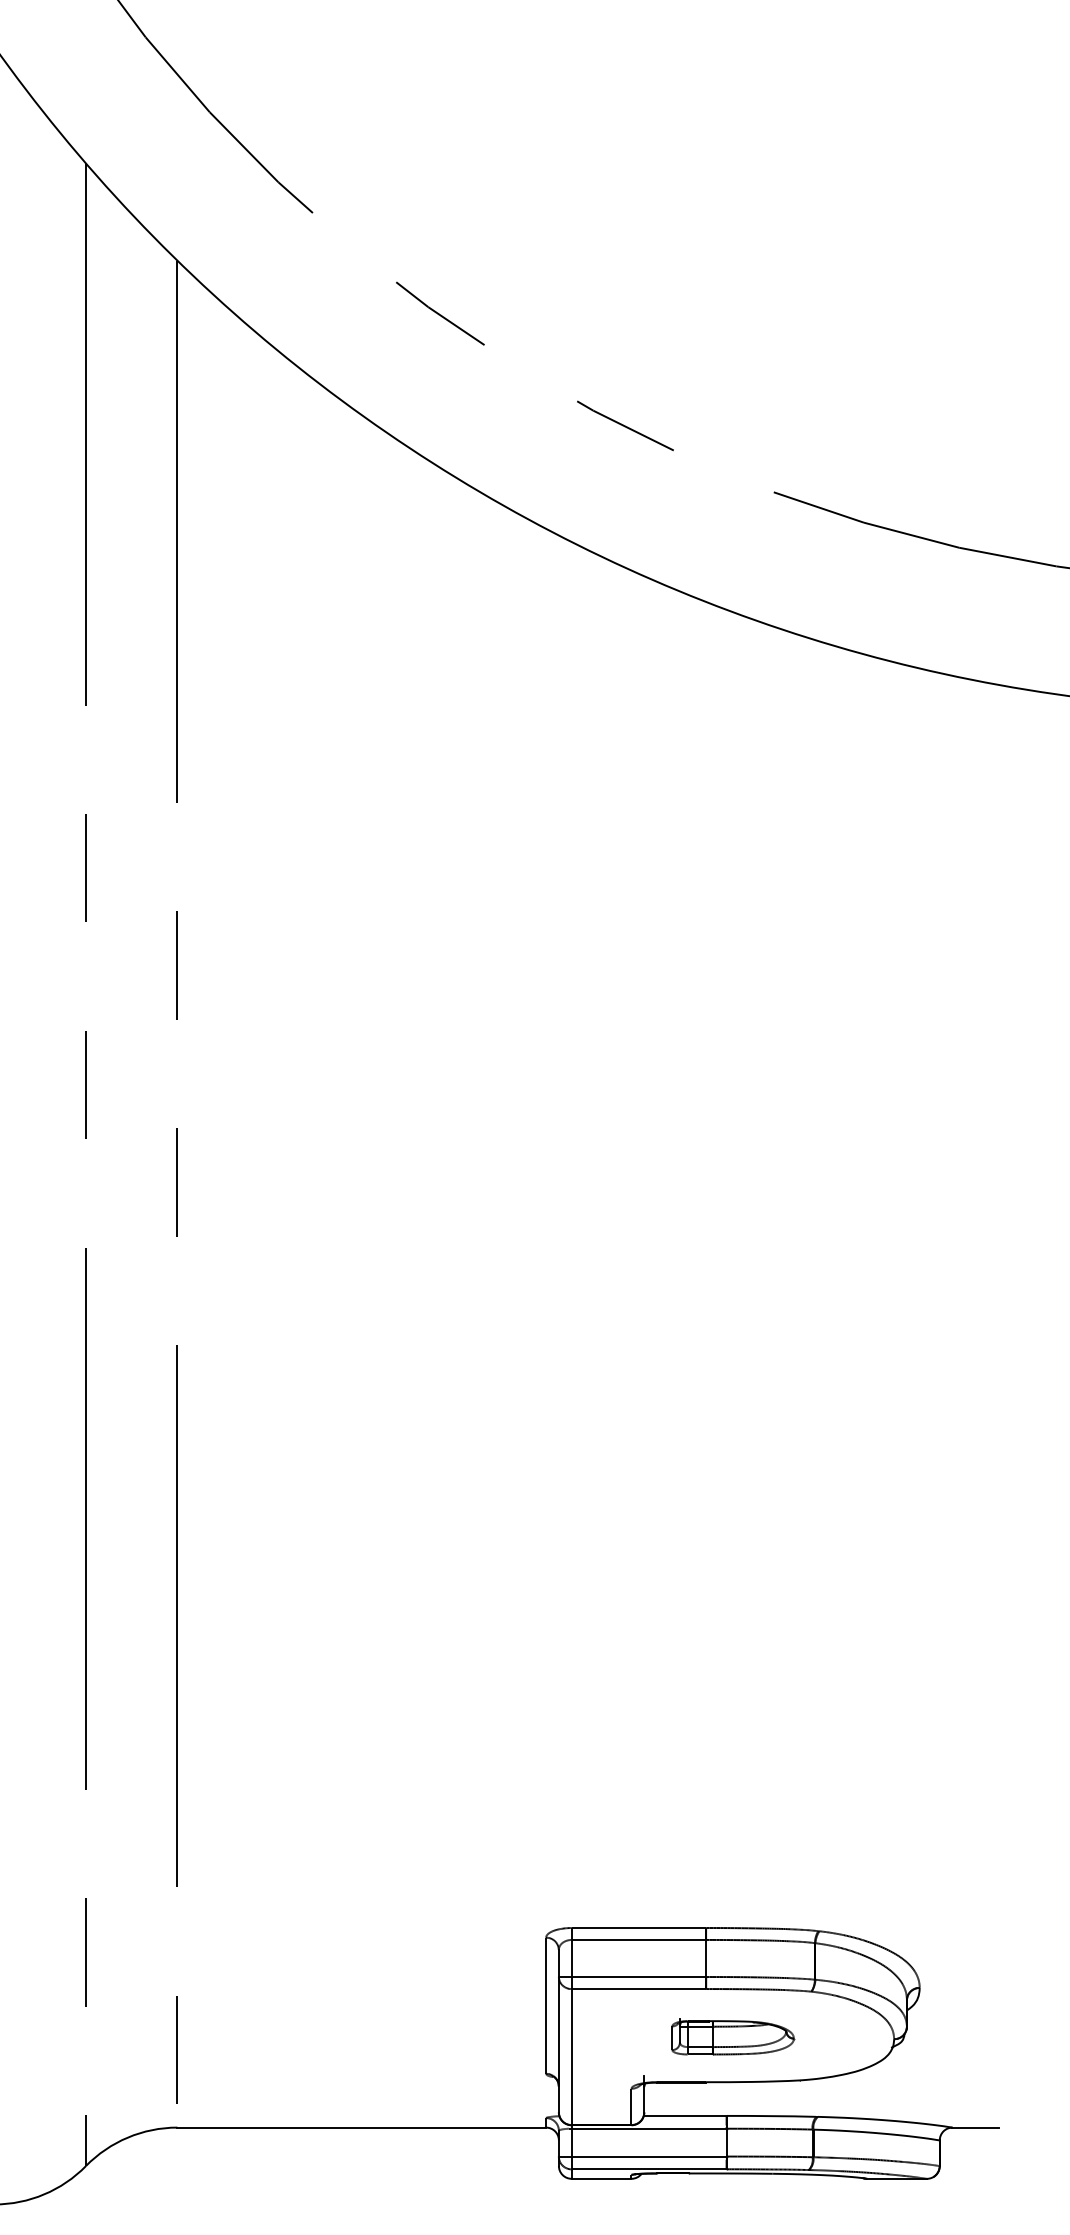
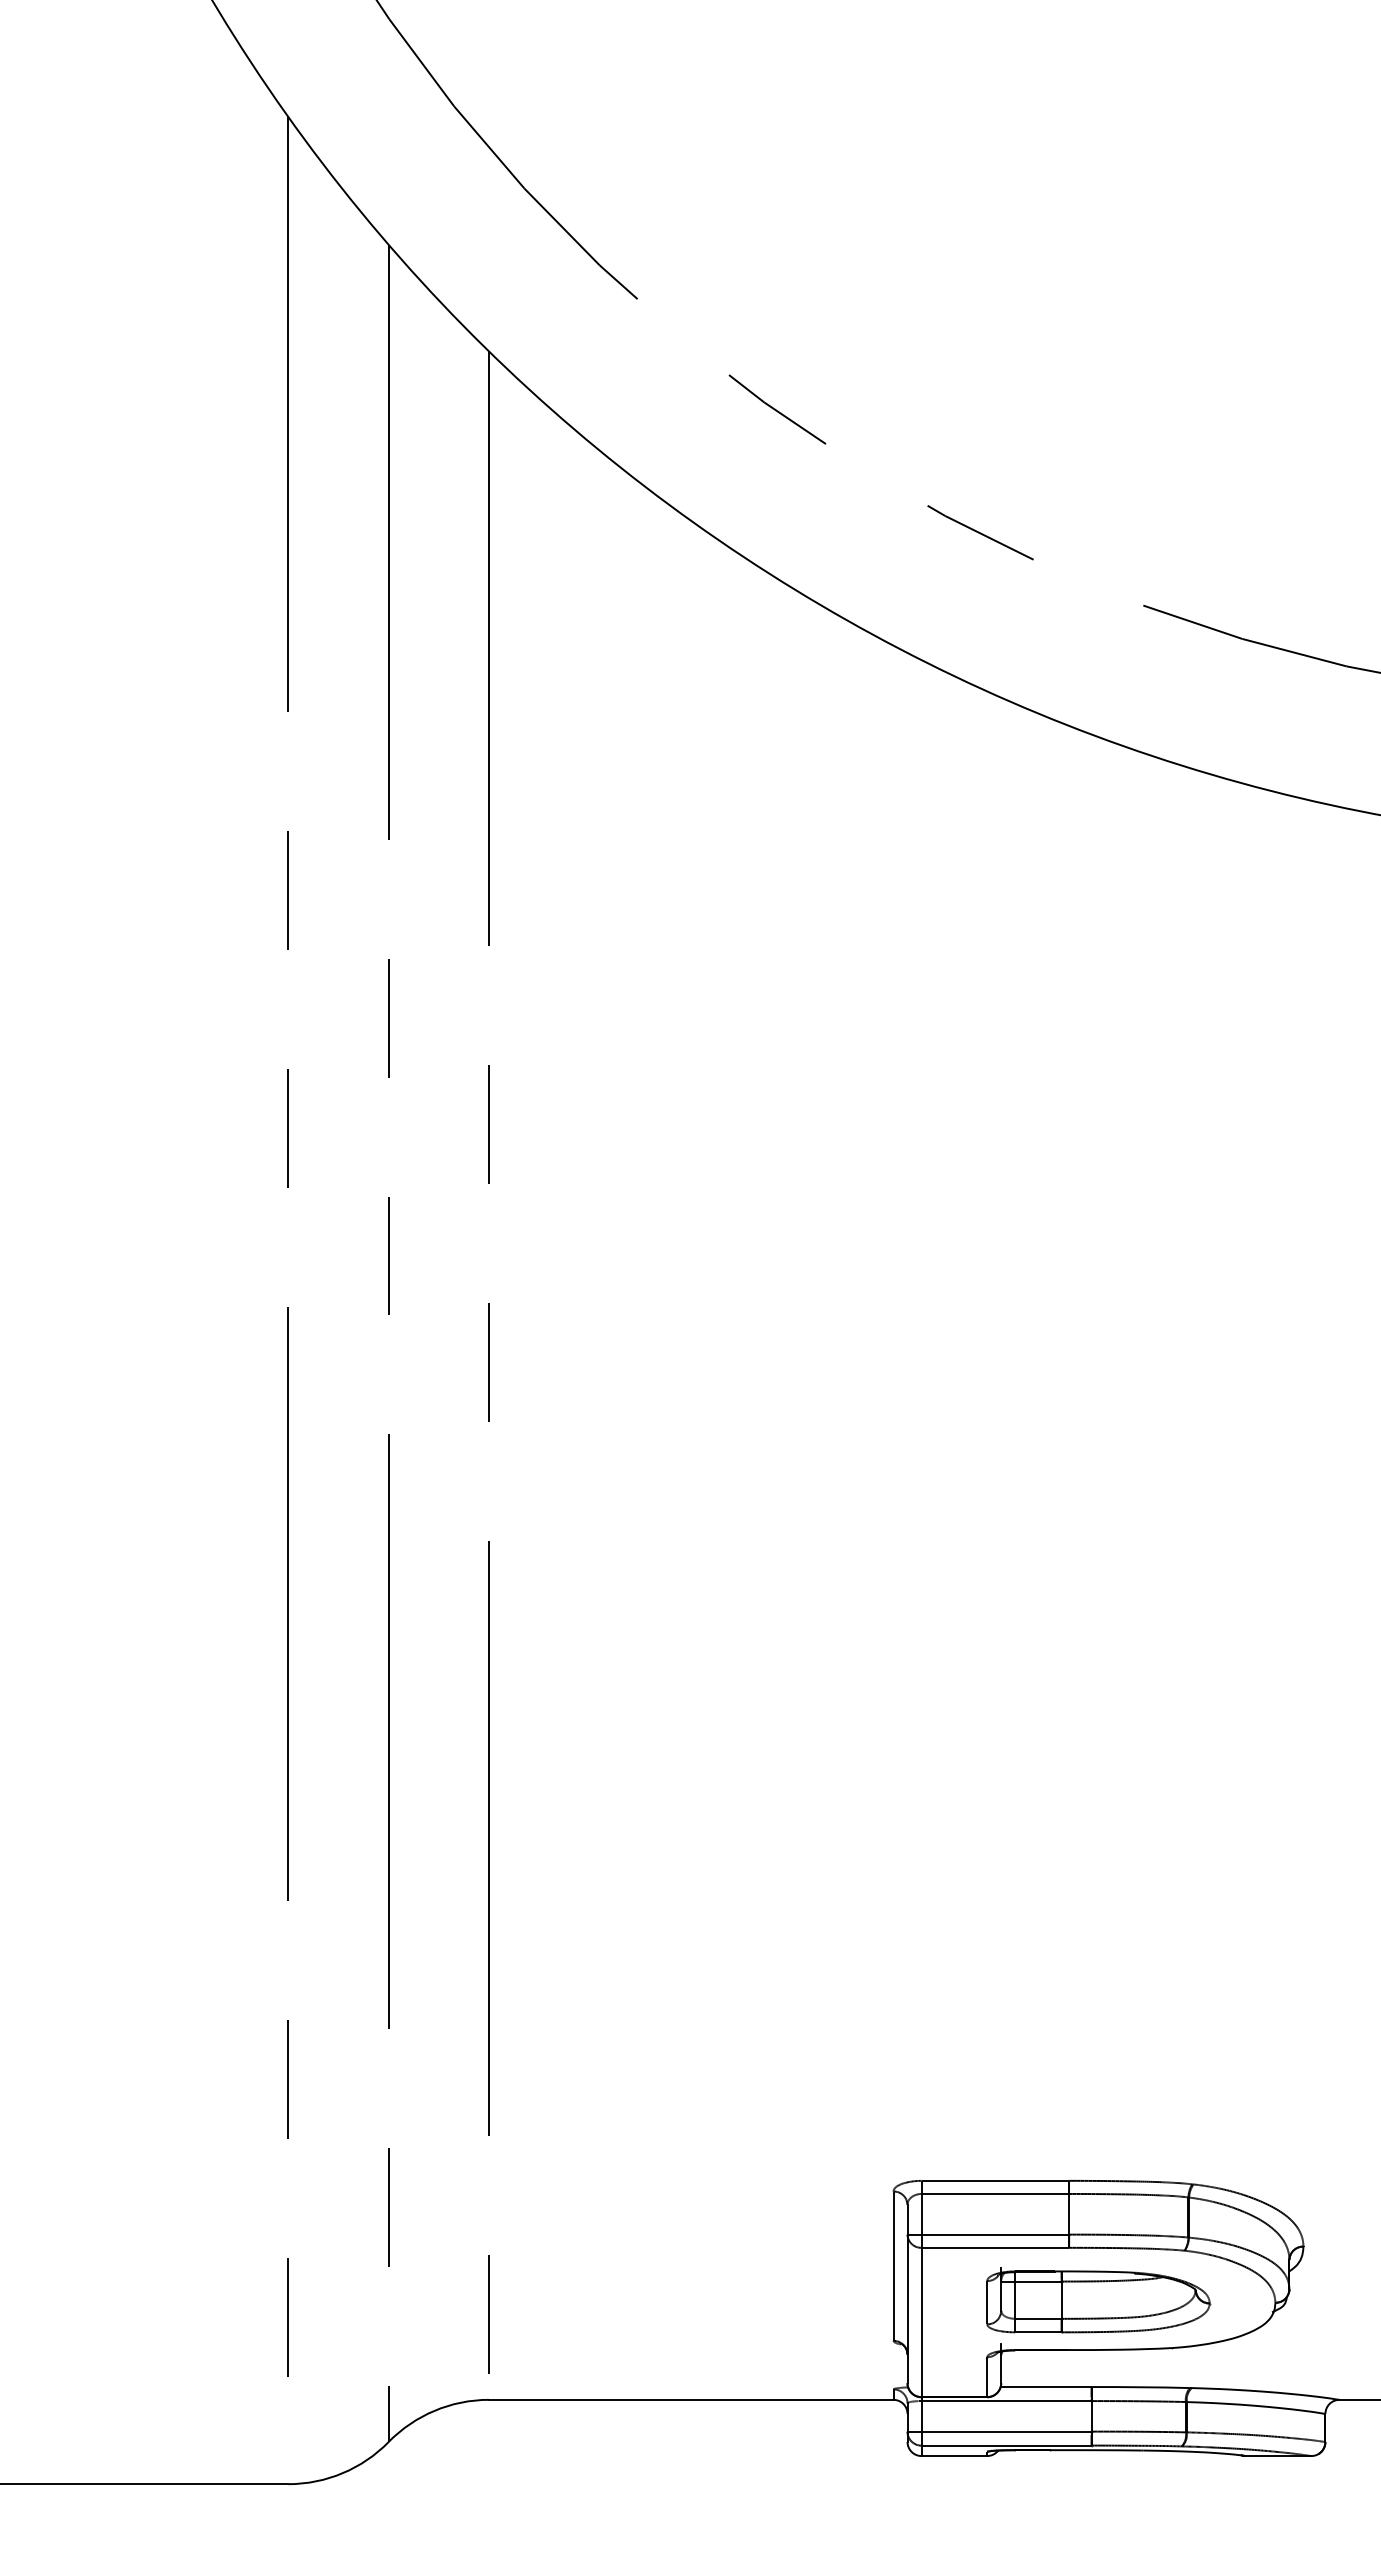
part: (732, 2037) -> (1098, 2300), size x1.67

